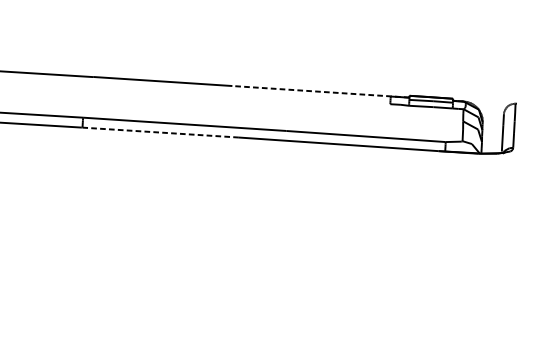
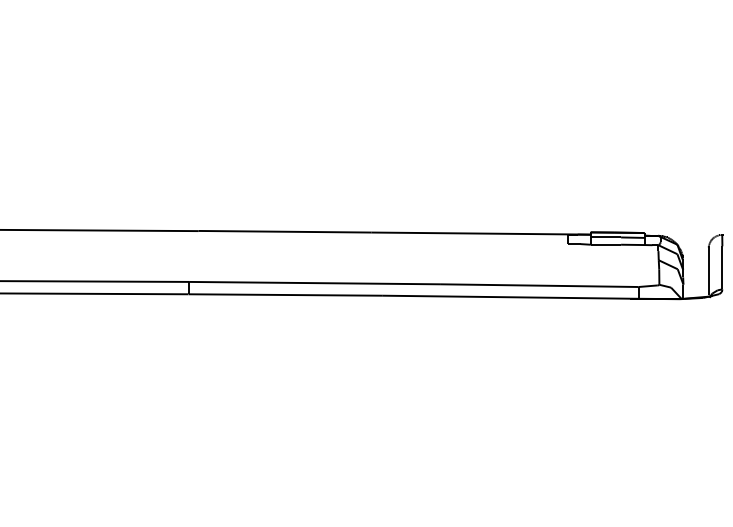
line: (321, 91) -> (481, 233), dashed -> solid
line: (160, 132) -> (285, 294), dashed -> solid

